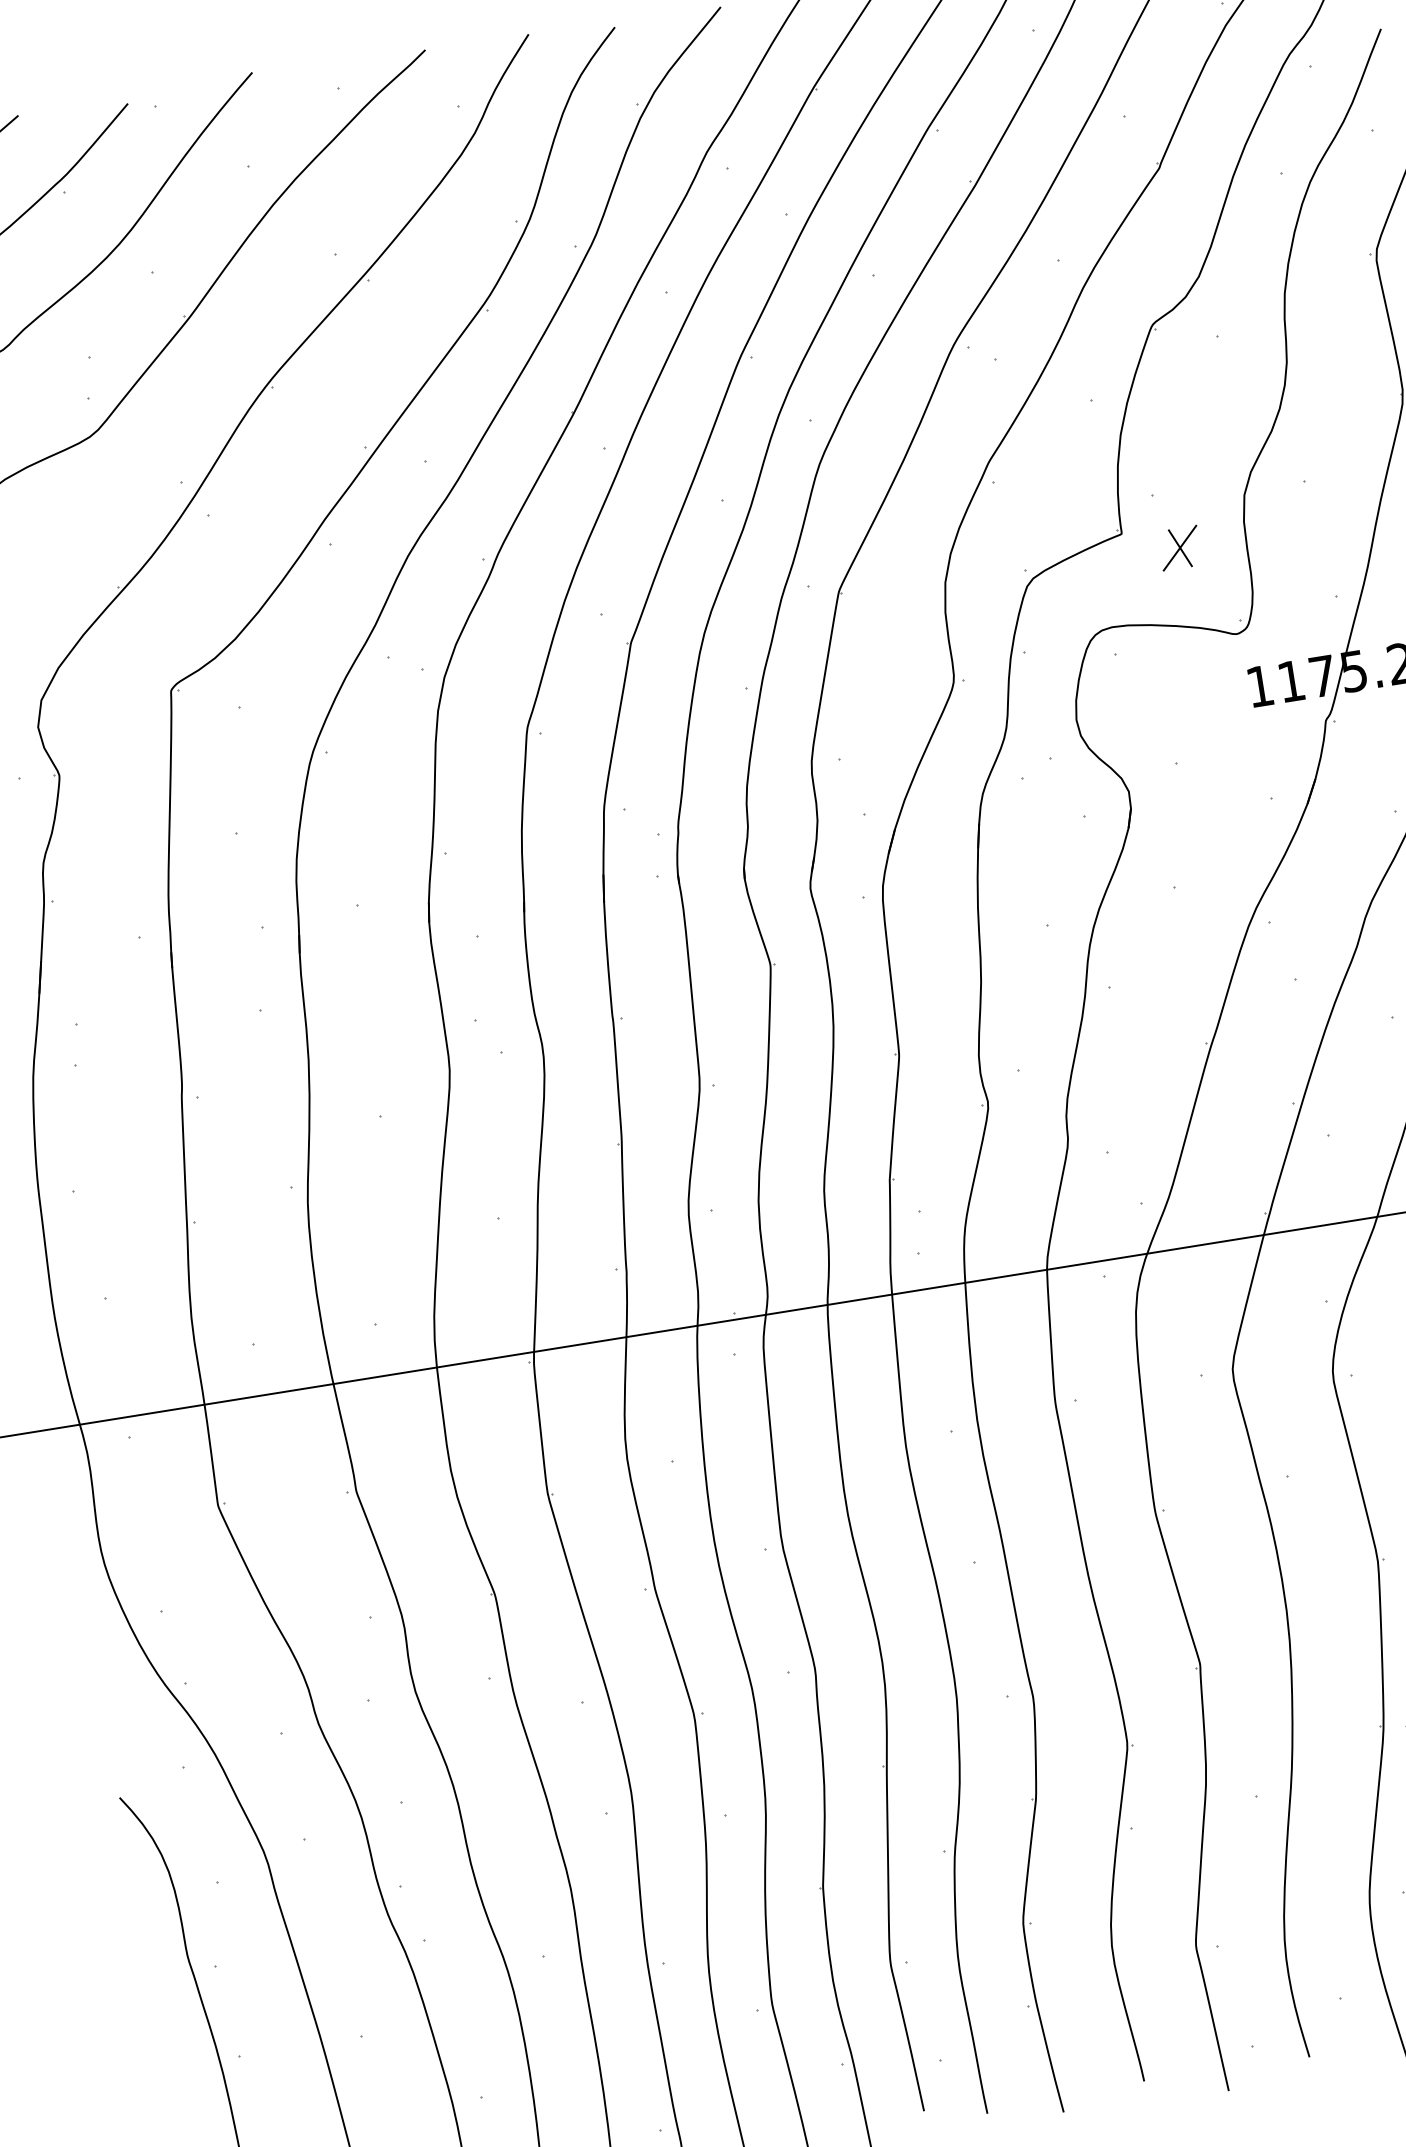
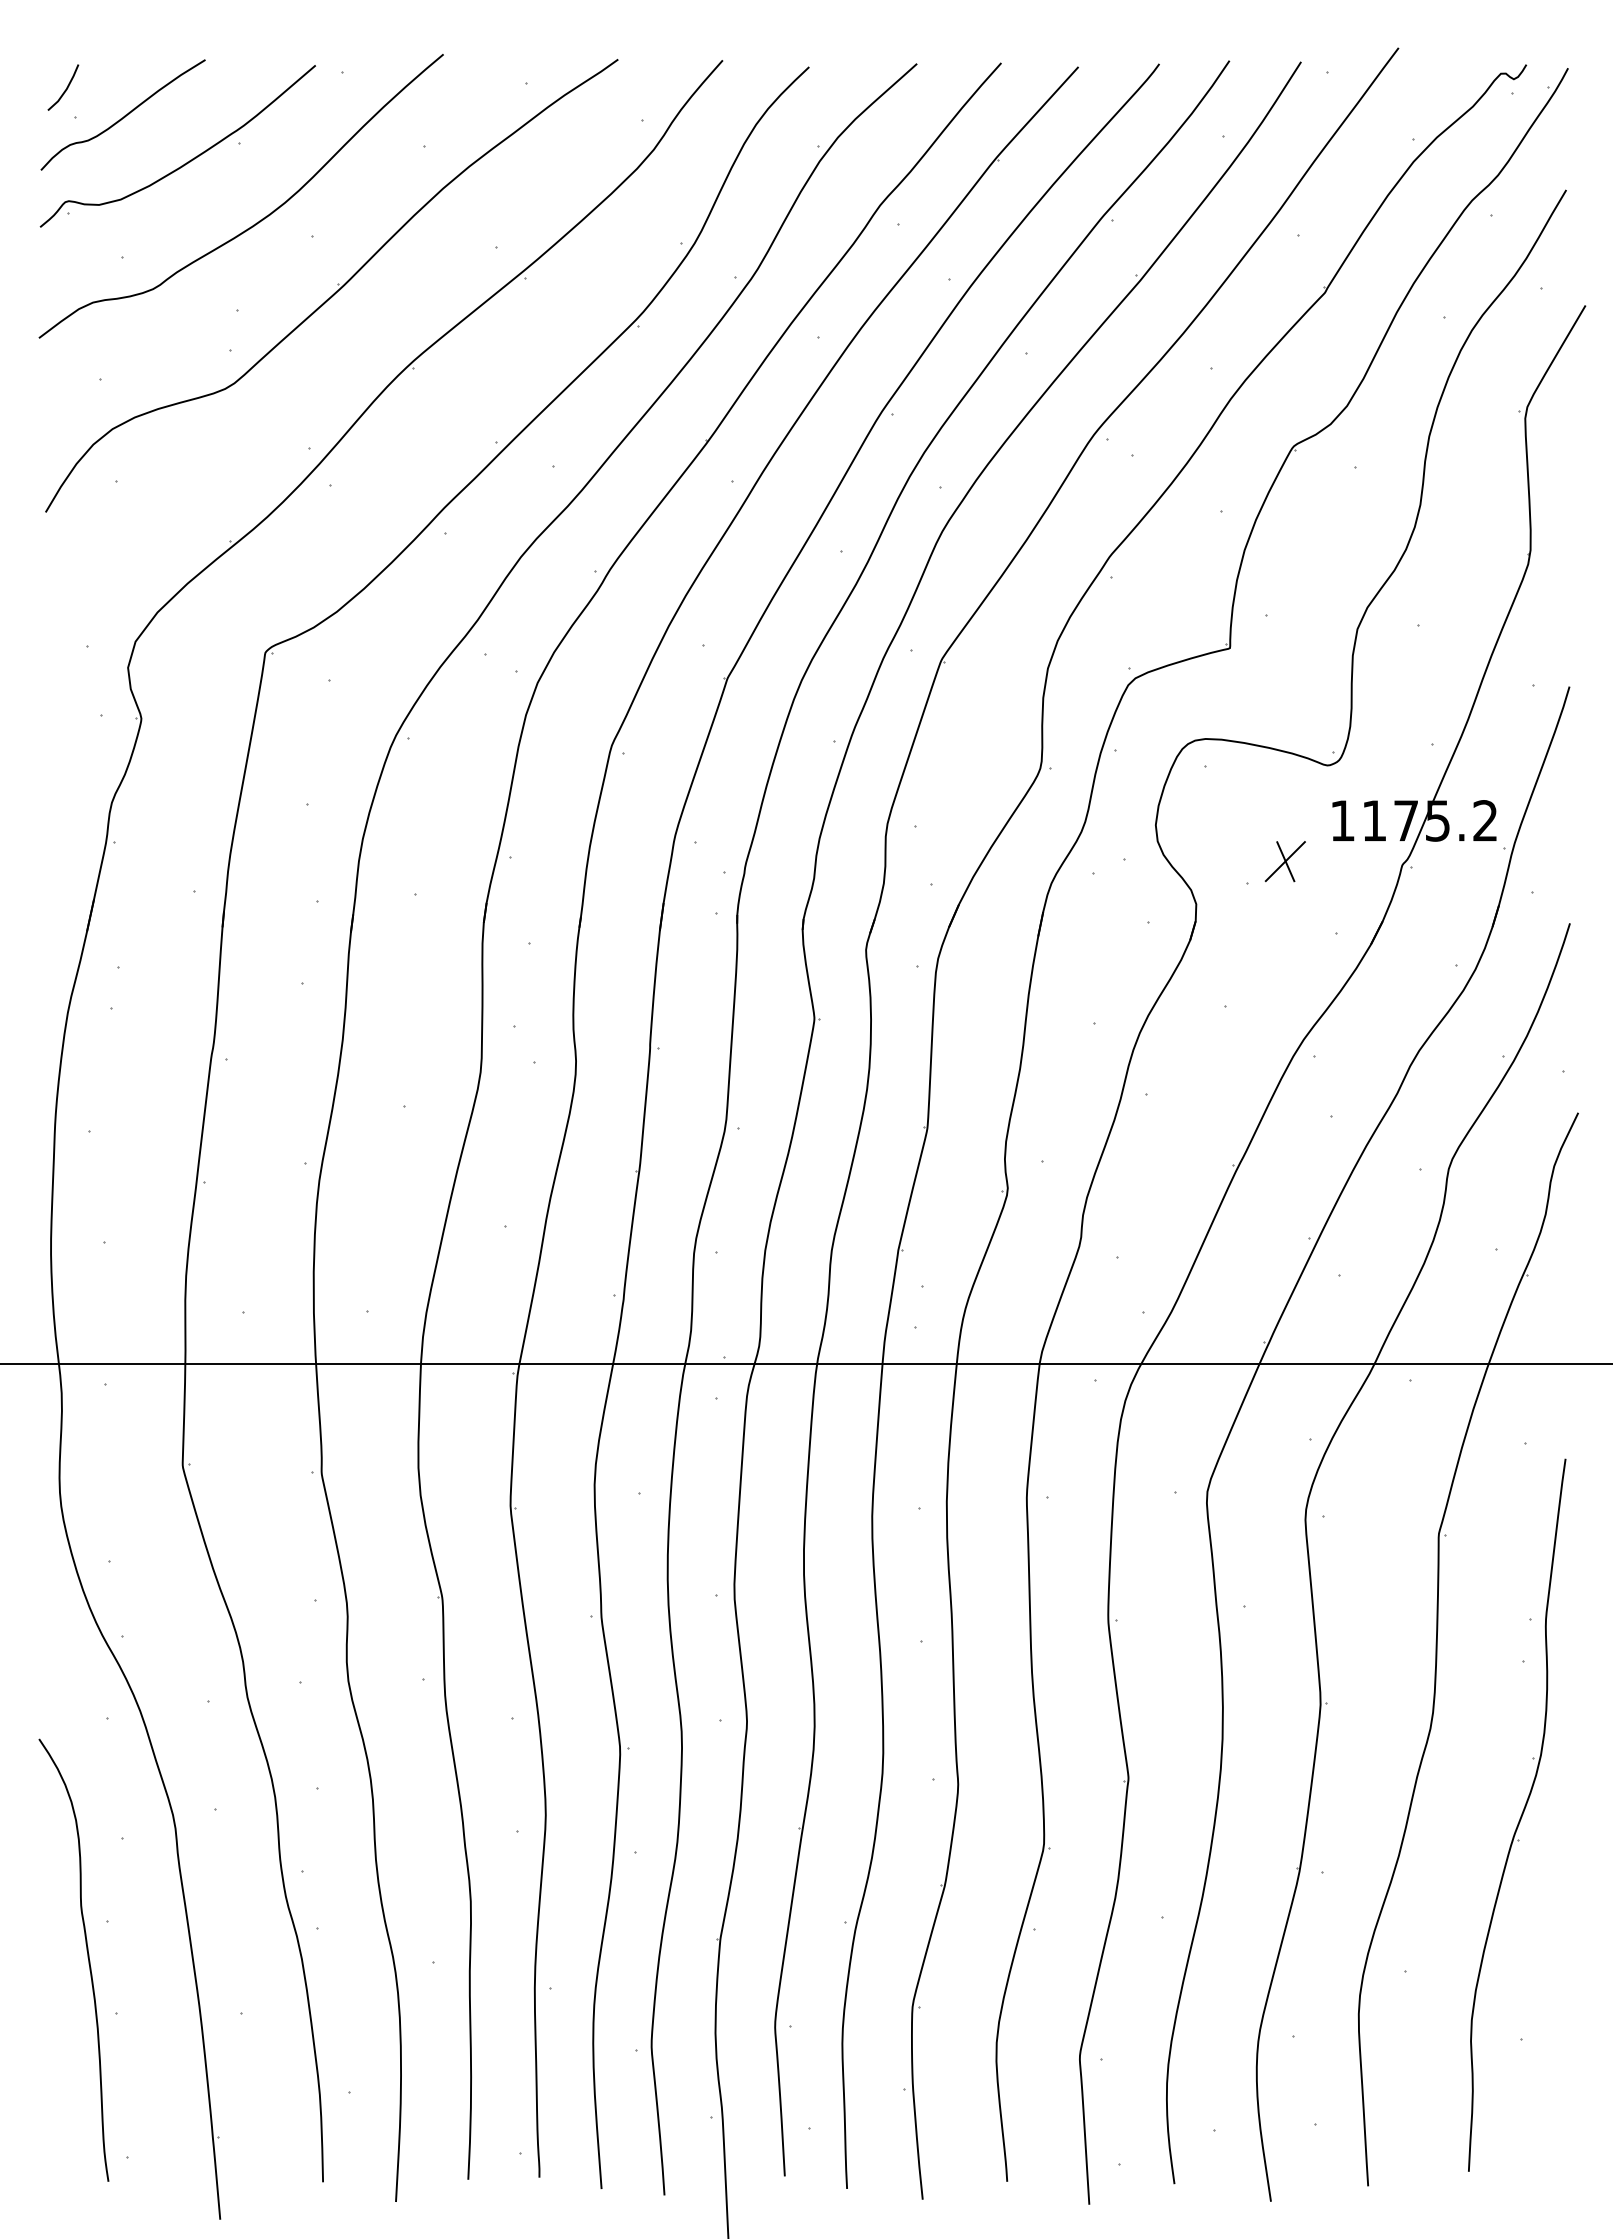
part: (1179, 548) -> (1284, 861), moved

